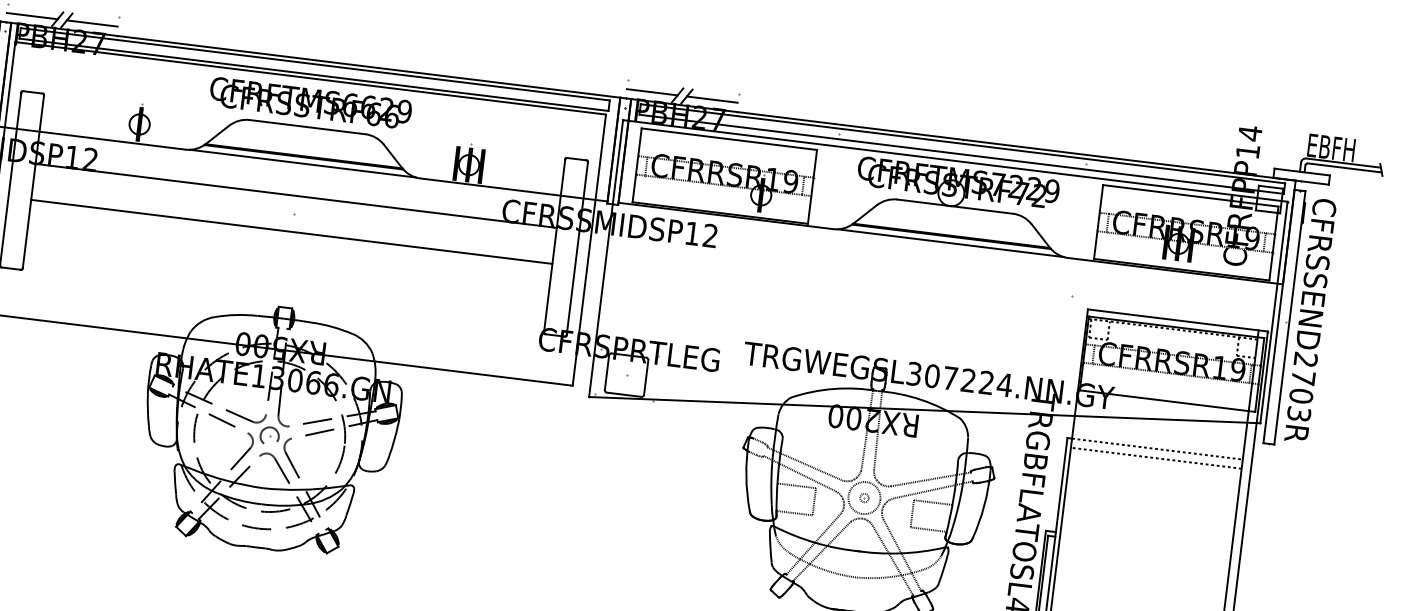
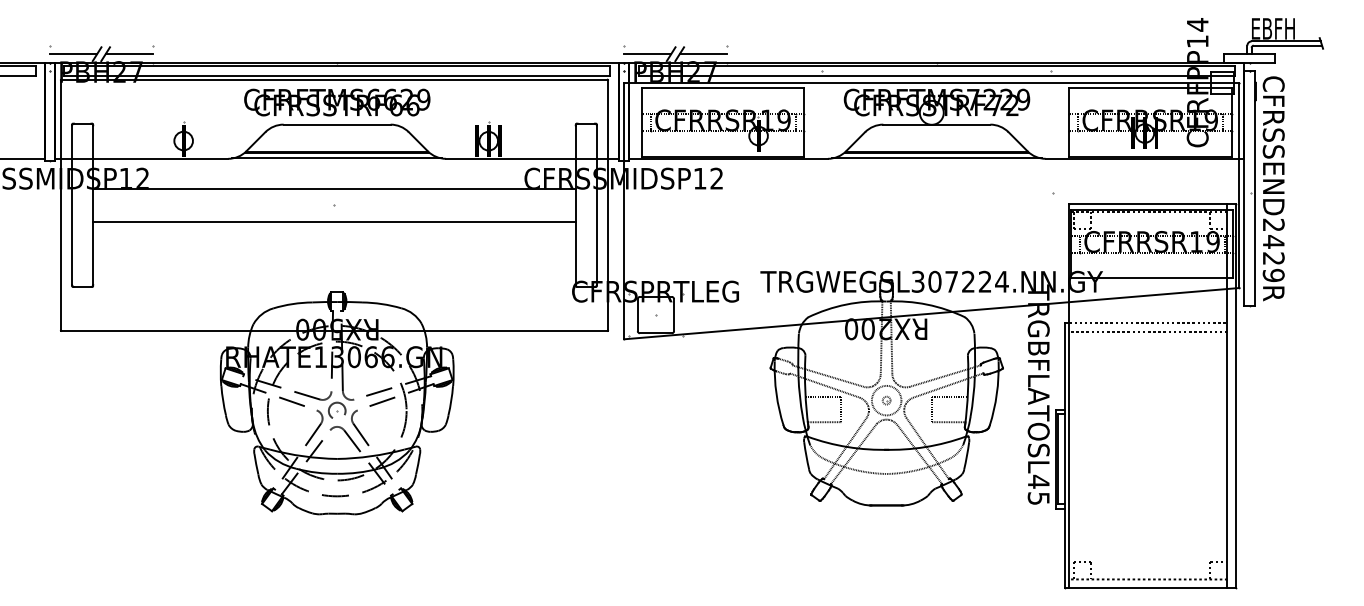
text: (1301, 395) -> (1273, 258), CFRSSEND2703R -> CFRSSEND2429R

